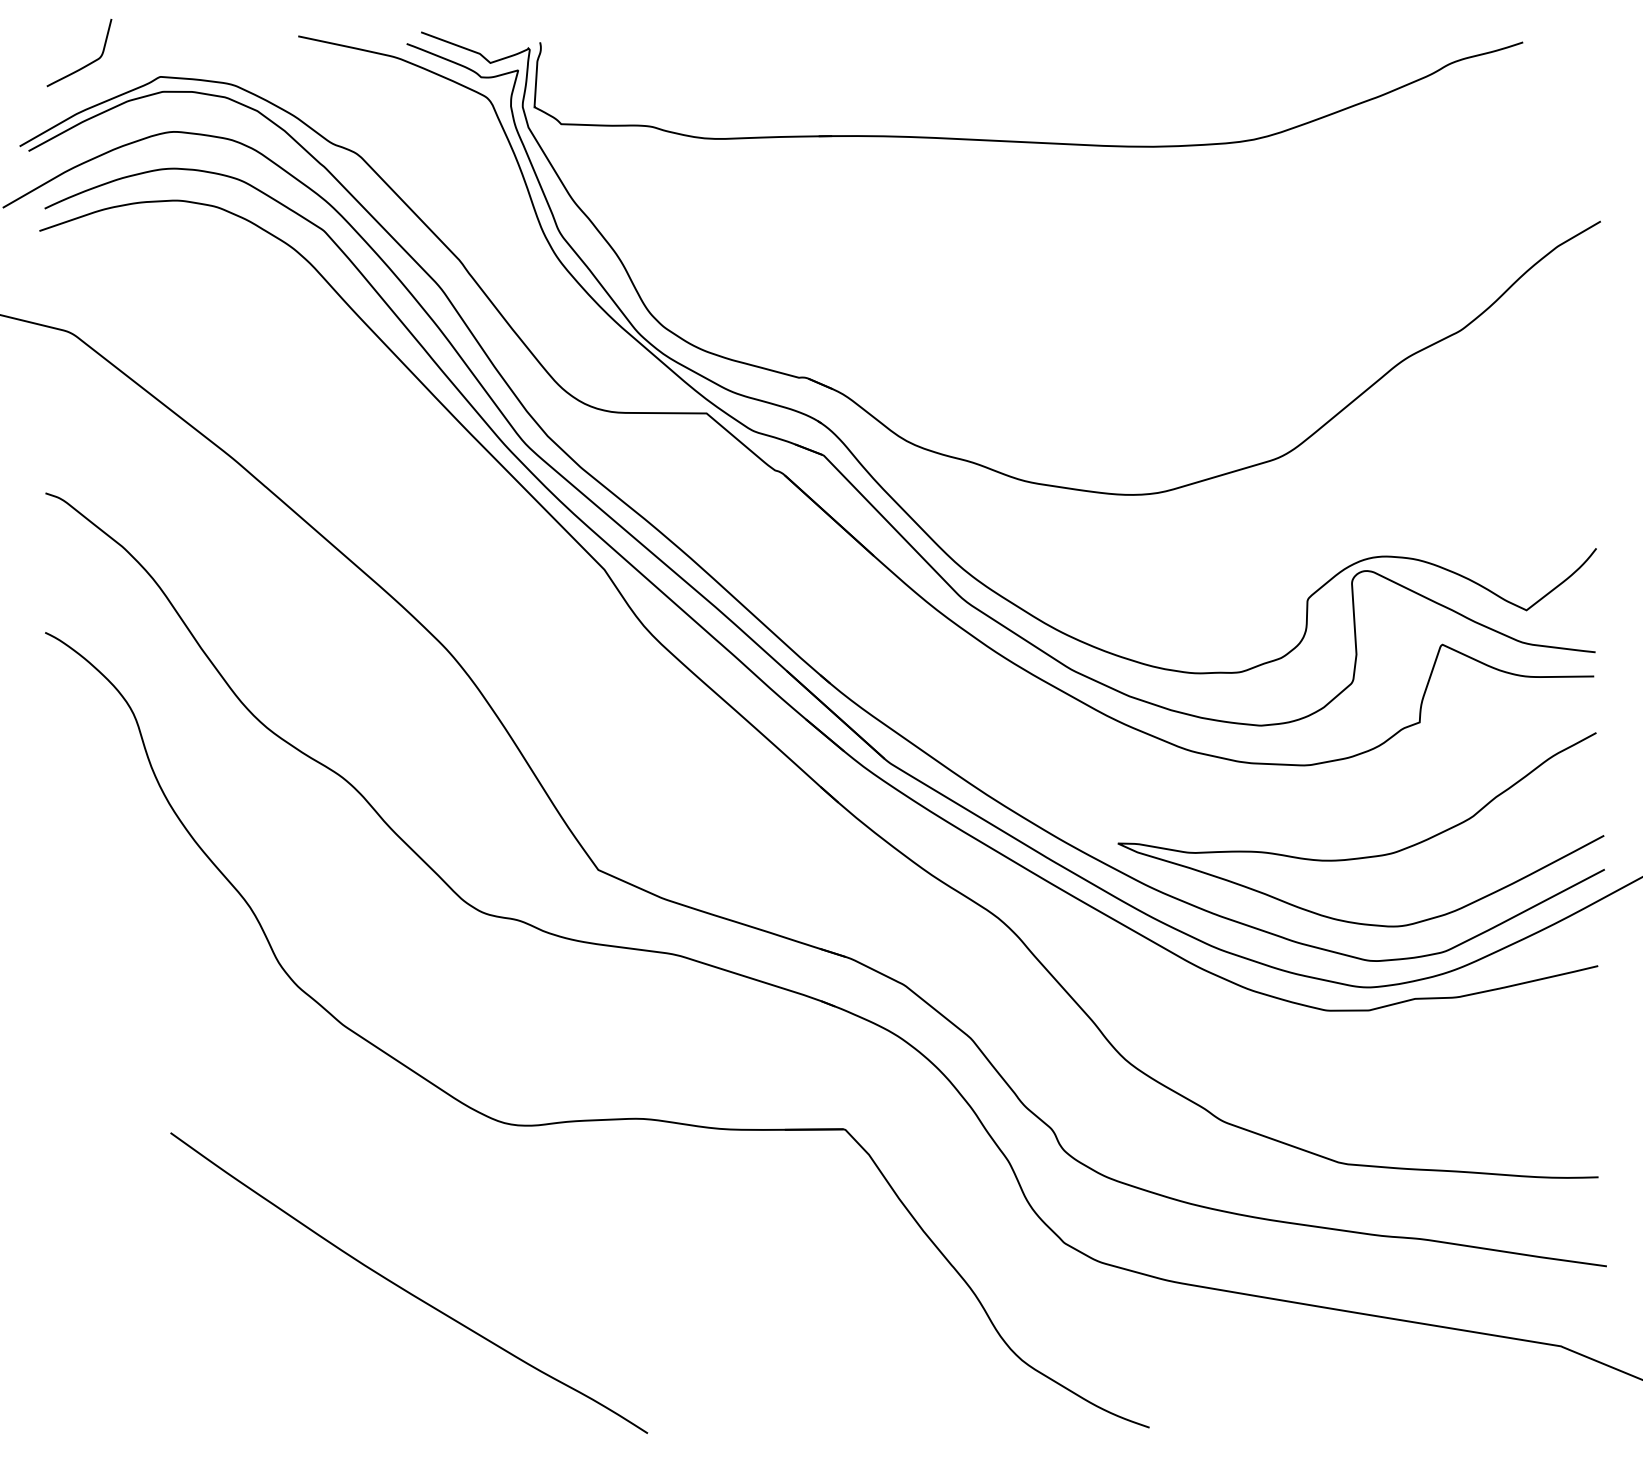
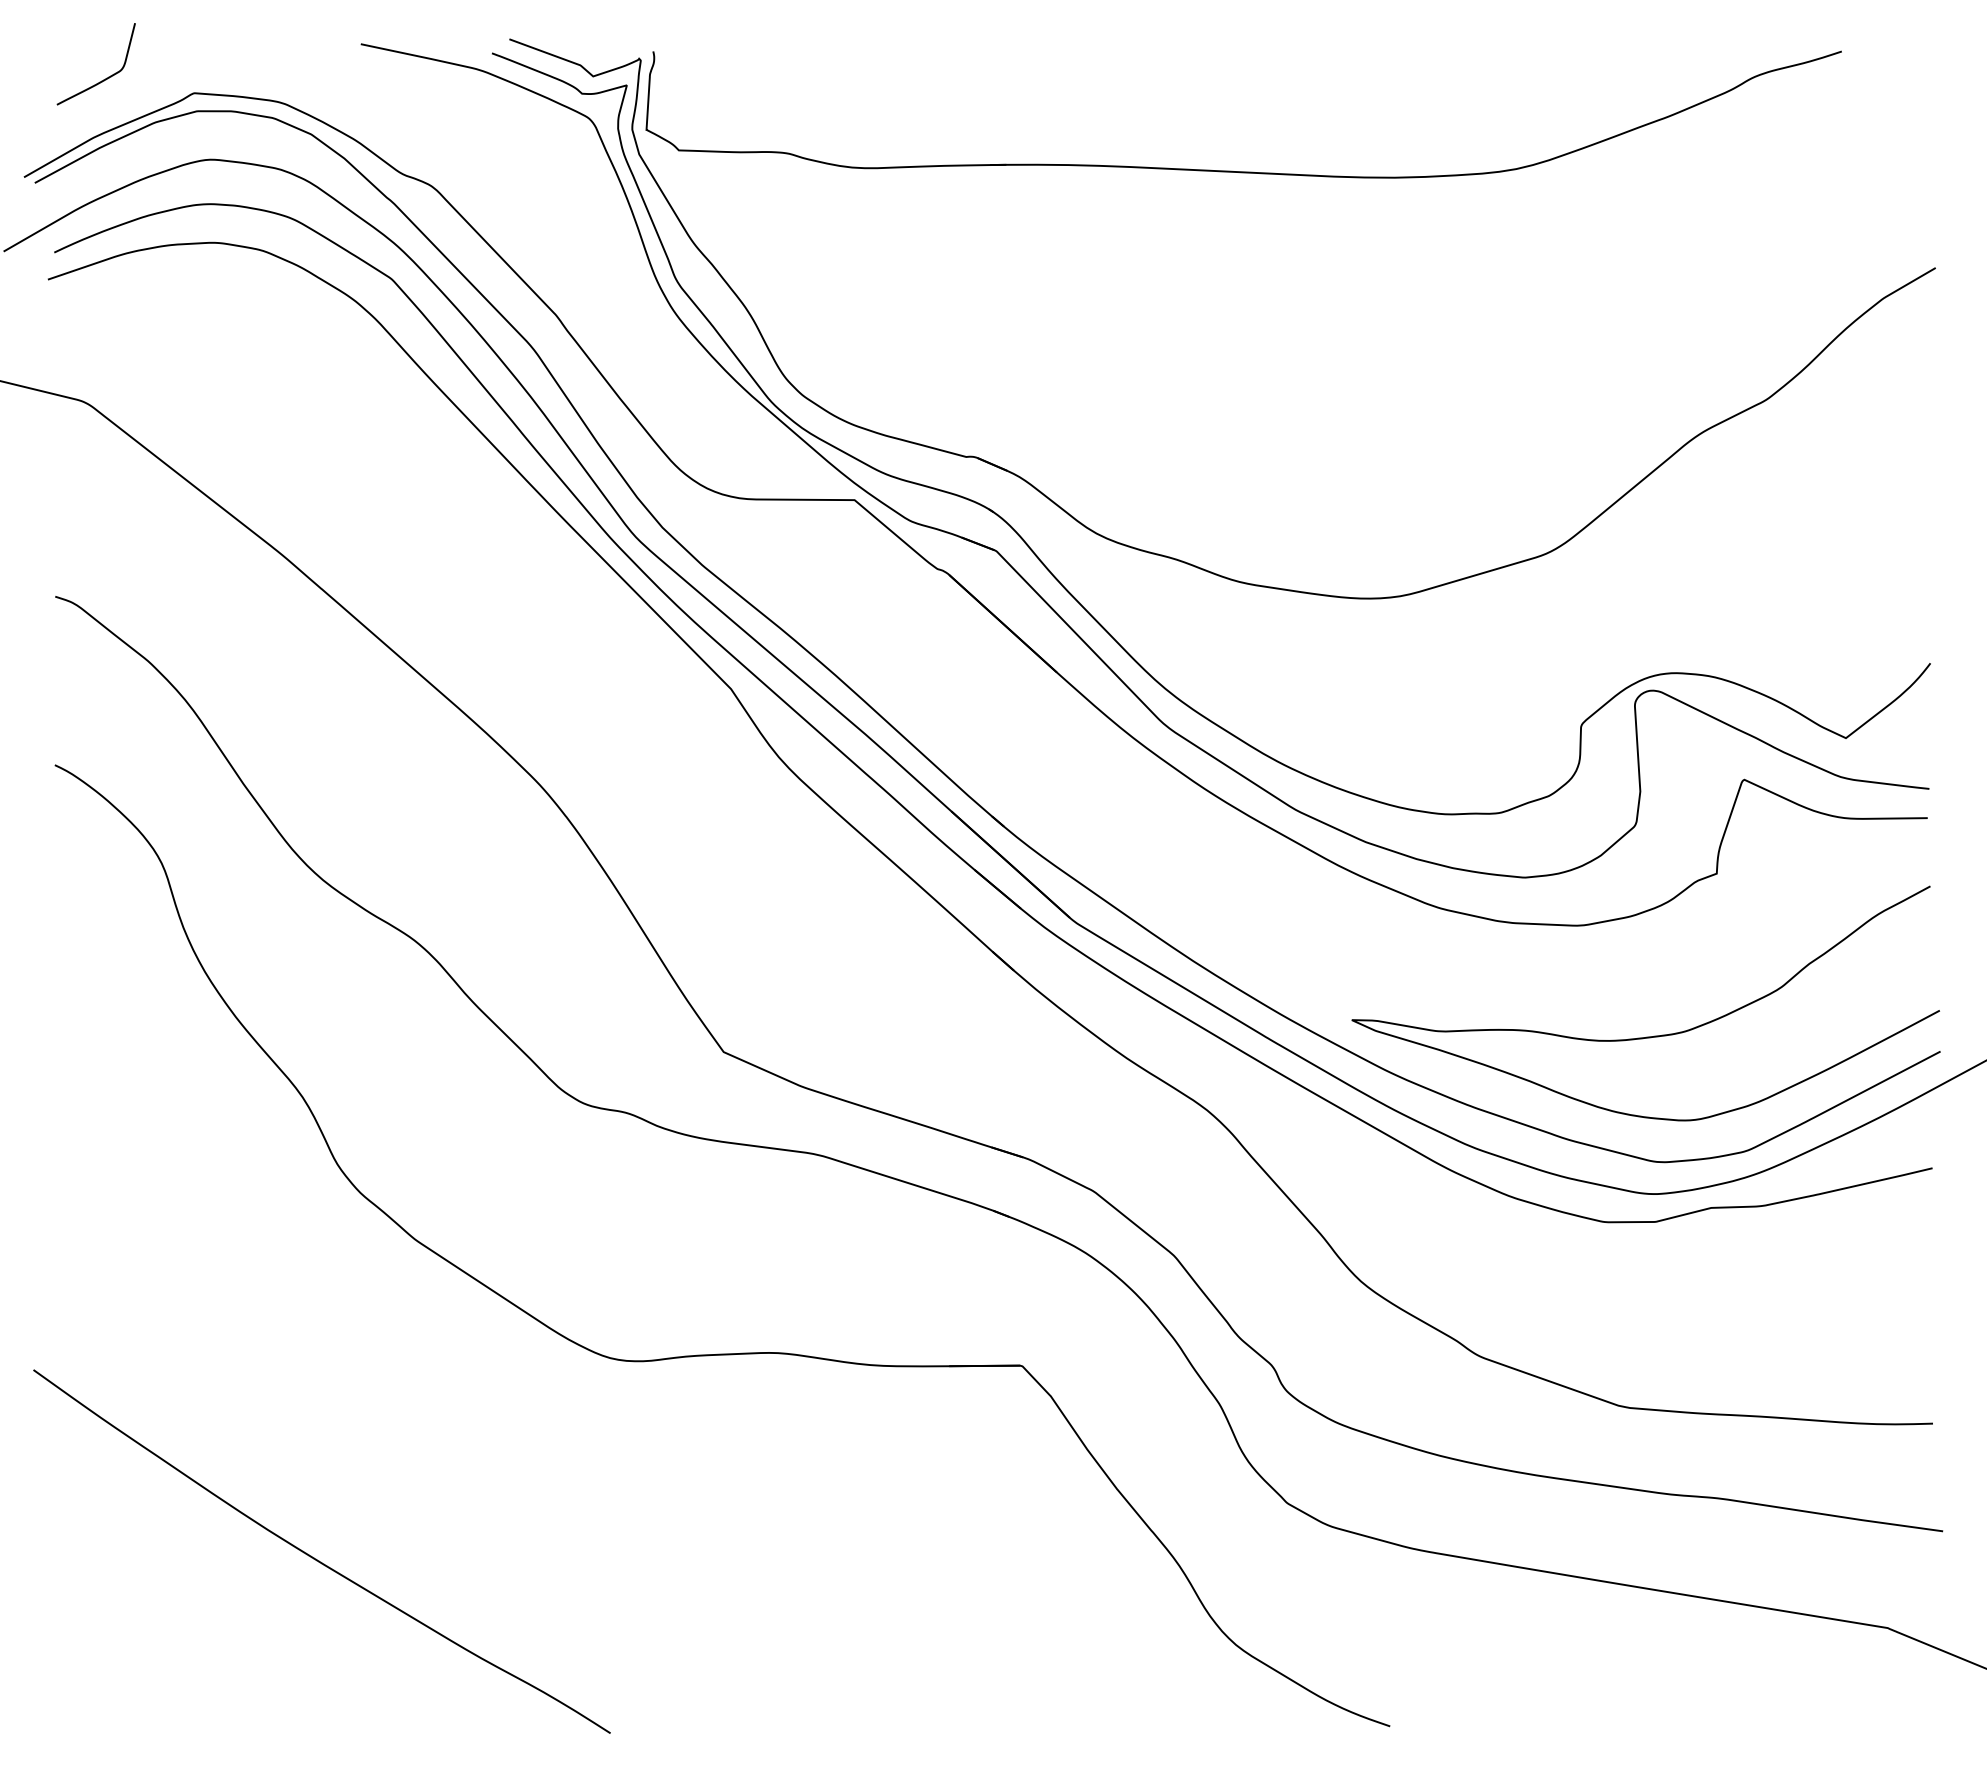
curve: (404, 1288) -> (316, 1558), moved

